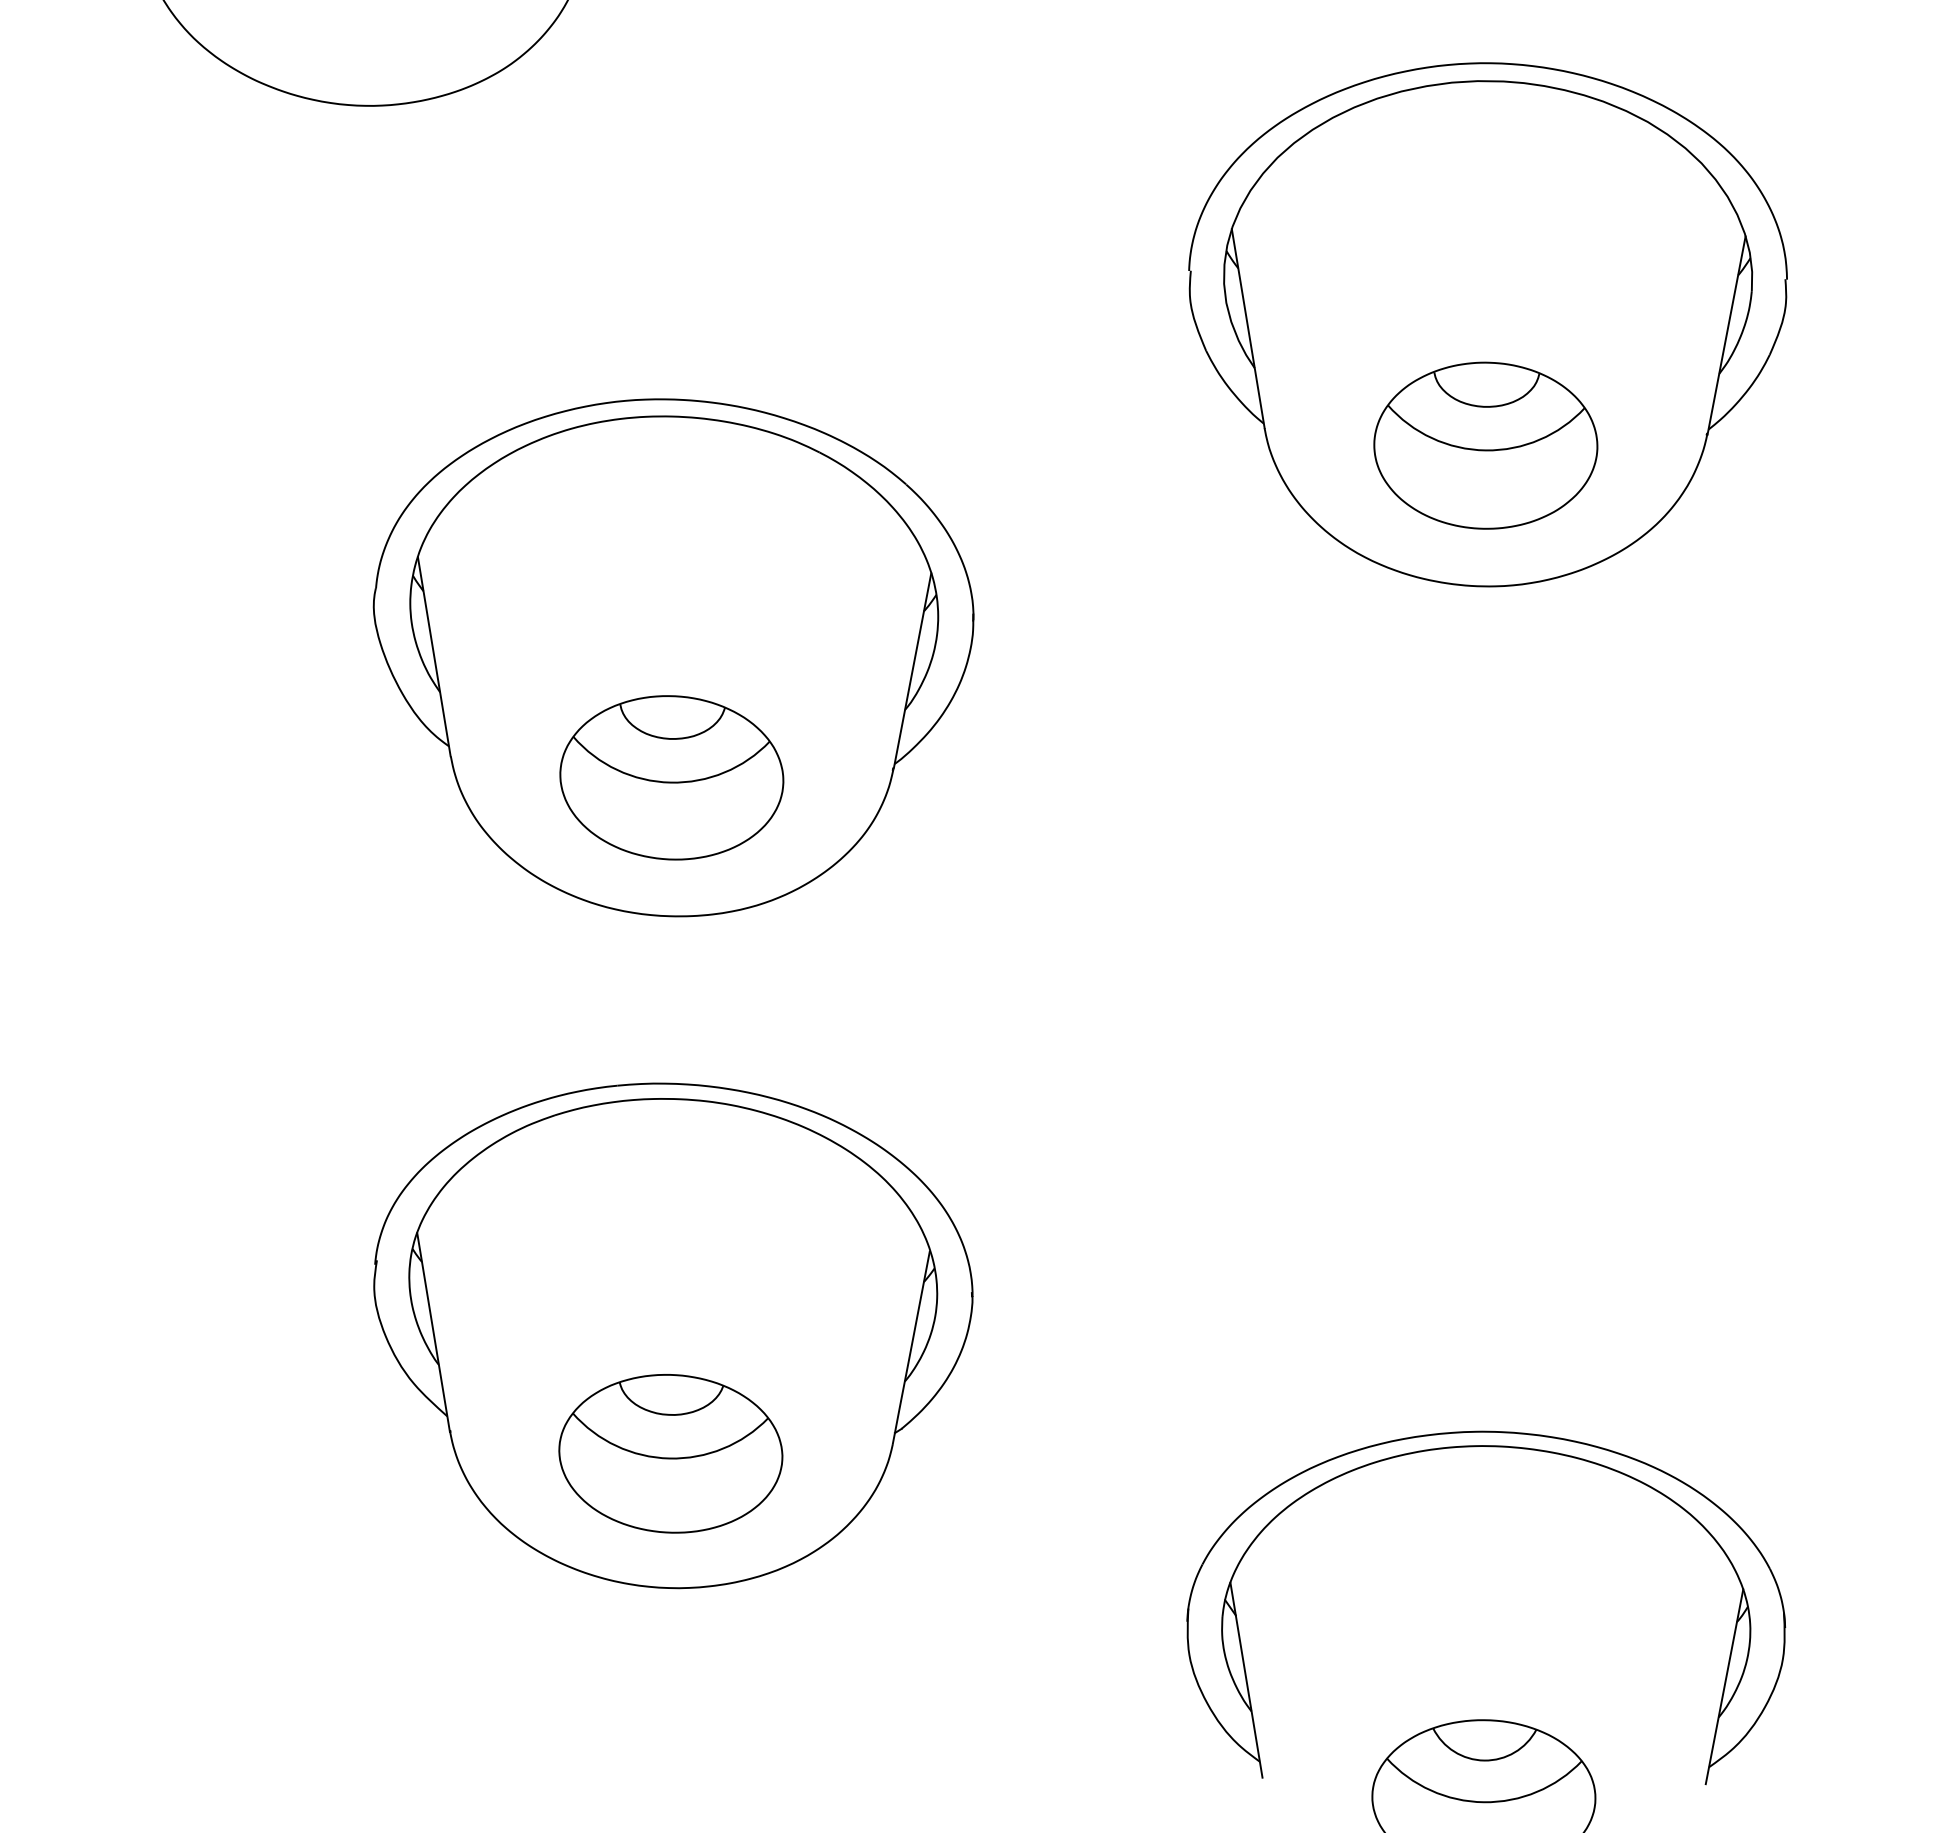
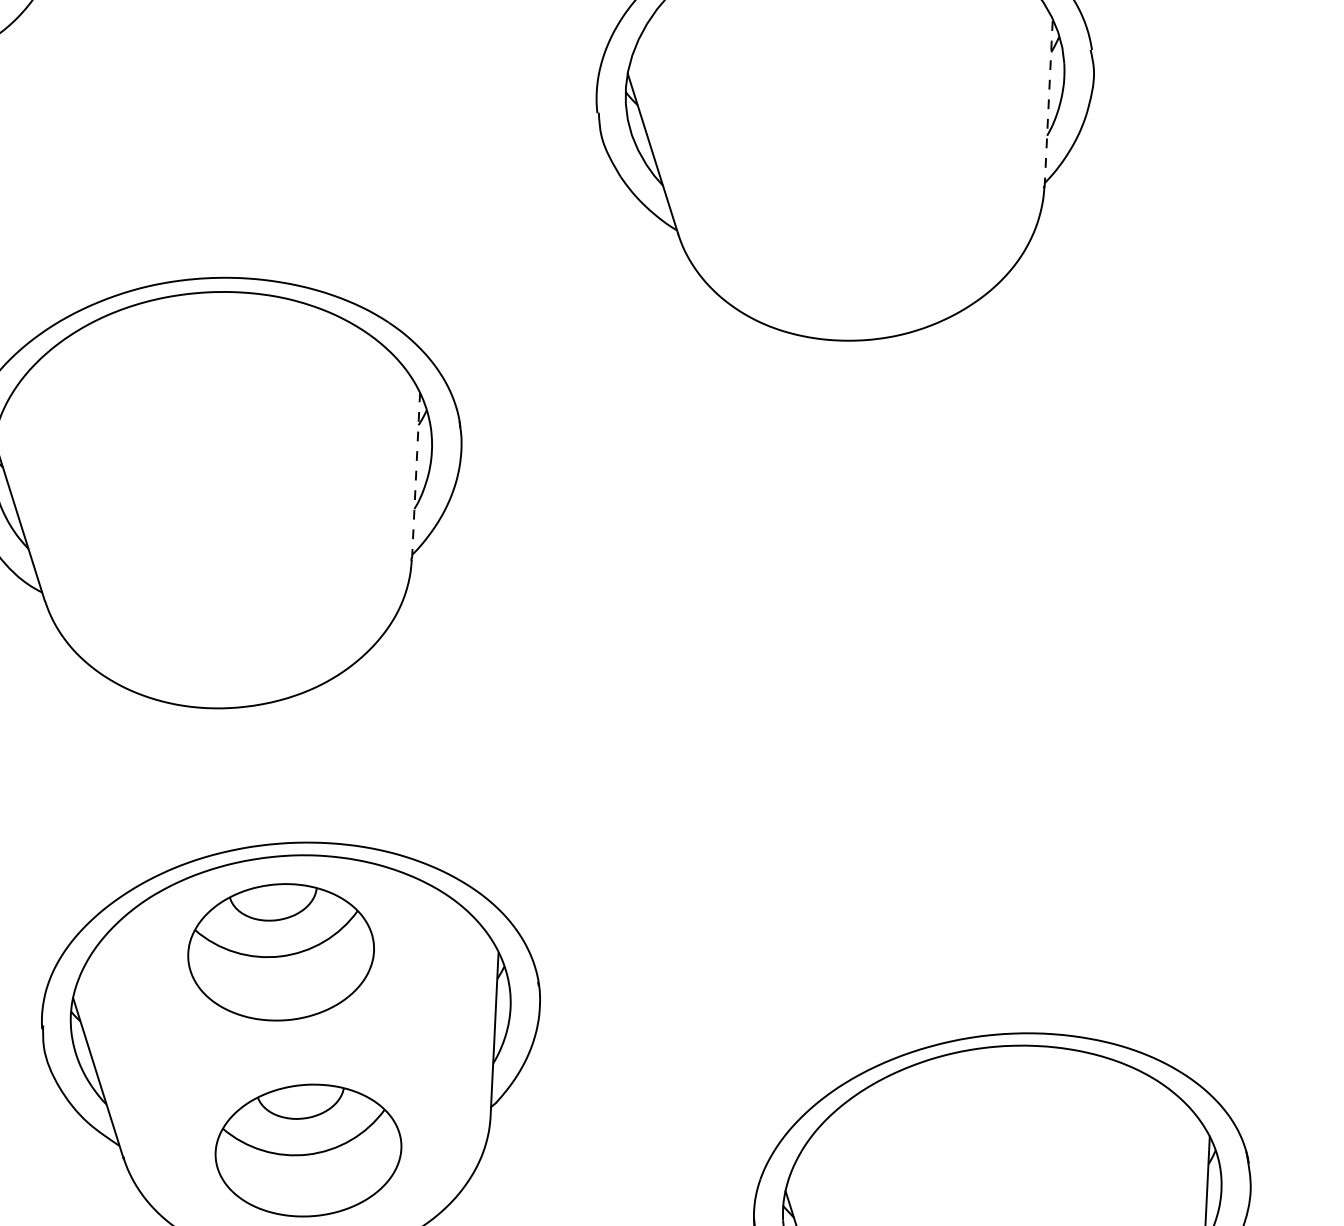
line: (1726, 335) -> (1048, 103), solid -> dashed
part: (1485, 445) -> (862, 222), removed
line: (912, 670) -> (415, 475), solid -> dashed
part: (671, 777) -> (280, 952), moved

